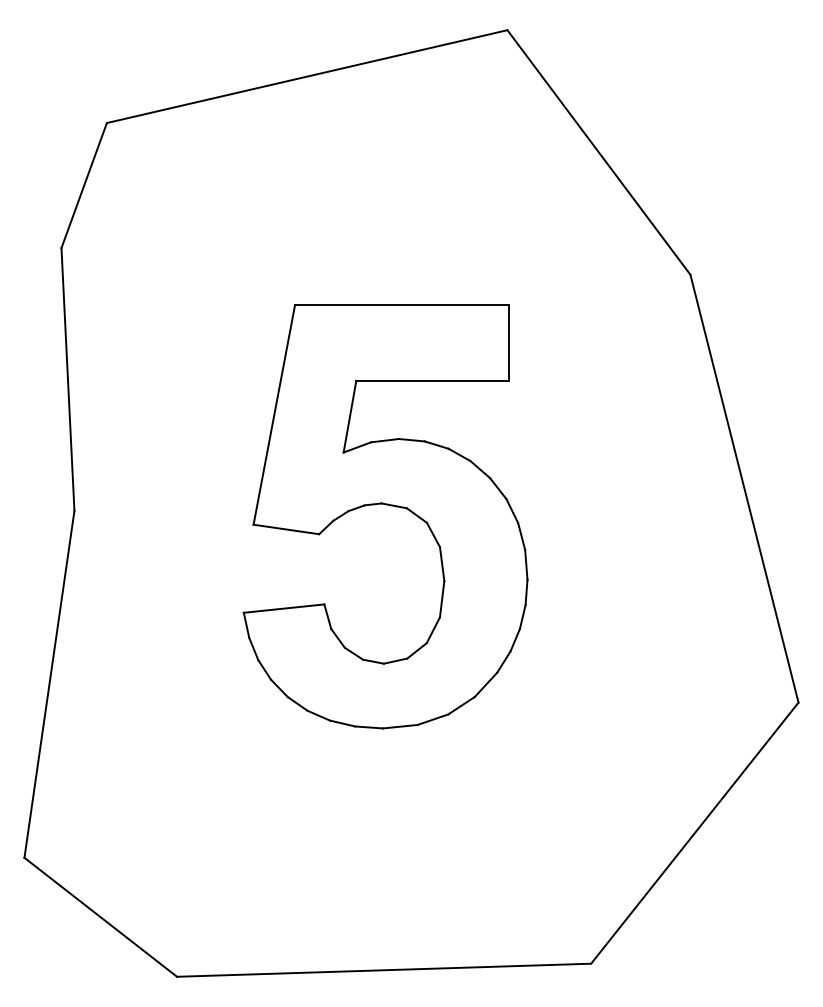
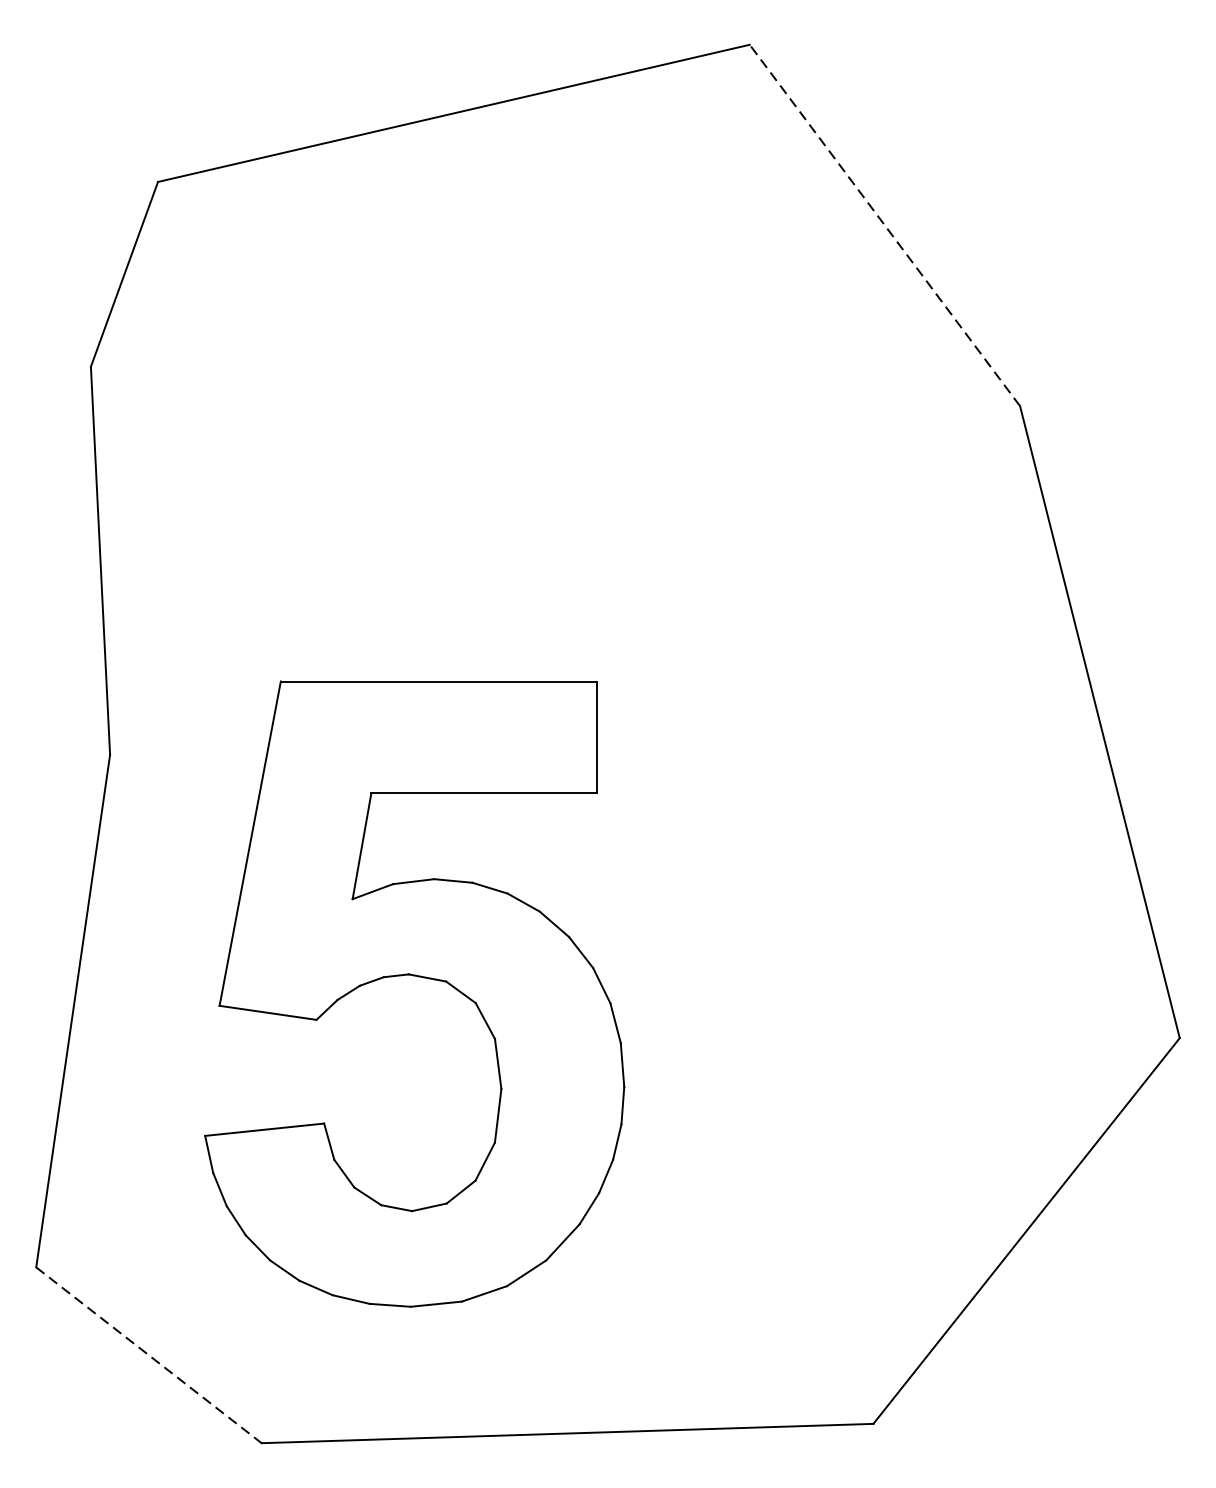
line: (598, 152) -> (884, 225), solid -> dashed
part: (385, 505) -> (414, 977), moved
line: (100, 917) -> (148, 1355), solid -> dashed

